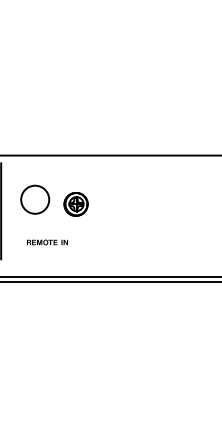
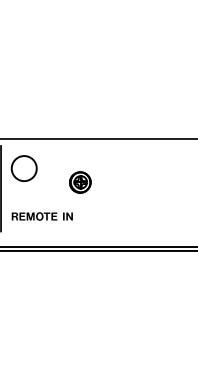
part: (35, 199) -> (24, 168), moved
part: (75, 204) -> (79, 182), moved
part: (47, 242) -> (42, 216), size x1.67

